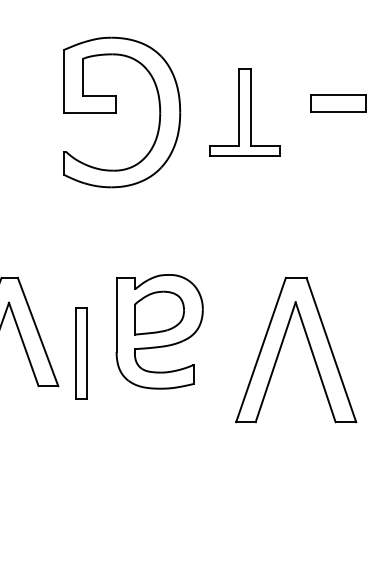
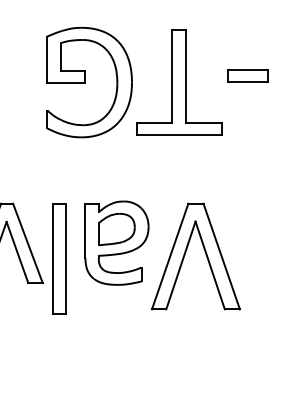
part: (245, 112) -> (179, 82), size x1.67
part: (283, 344) -> (186, 252), moved
part: (81, 352) -> (59, 258), size x1.67

